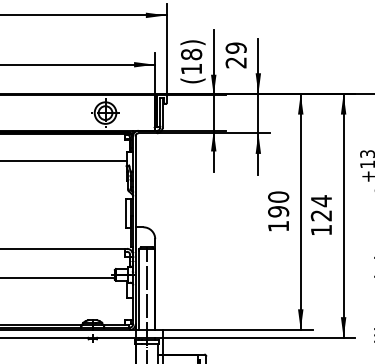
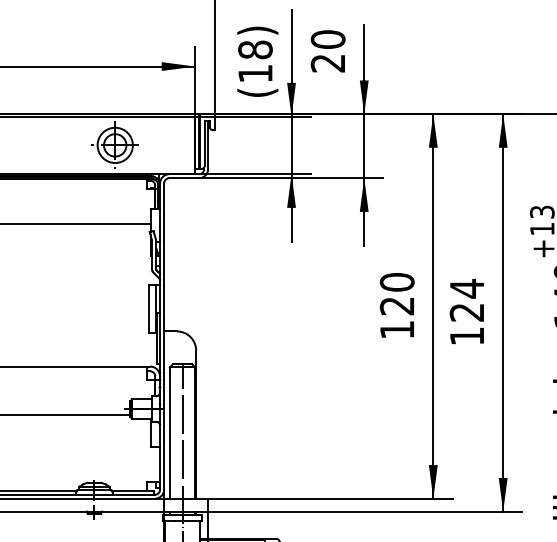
text: (235, 47) -> (326, 38), 29 -> 20
text: (278, 211) -> (397, 305), 190 -> 120

